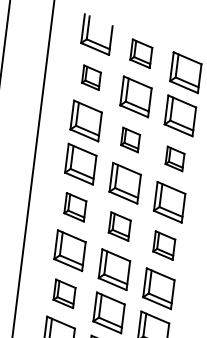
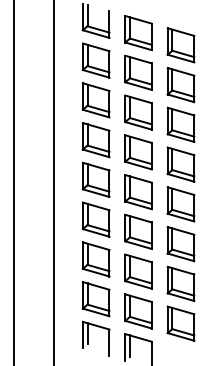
part: (141, 54) -> (138, 33), size x1.43
part: (90, 77) -> (95, 60), size x1.67
part: (130, 139) -> (138, 112), size x1.67
part: (174, 158) -> (180, 124), size x1.67
part: (74, 206) -> (95, 179), size x1.43
part: (119, 226) -> (138, 192), size x1.43
part: (163, 245) -> (180, 204), size x1.43
part: (63, 293) -> (95, 259), size x1.43

